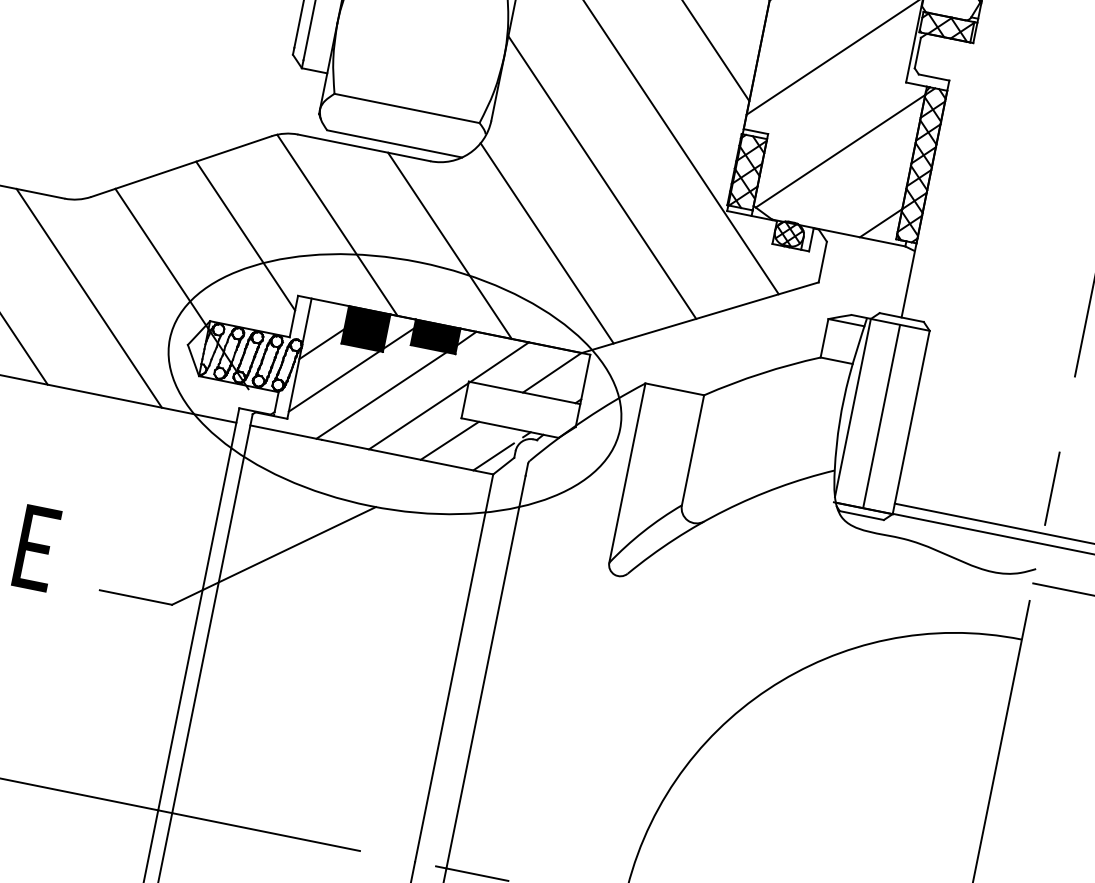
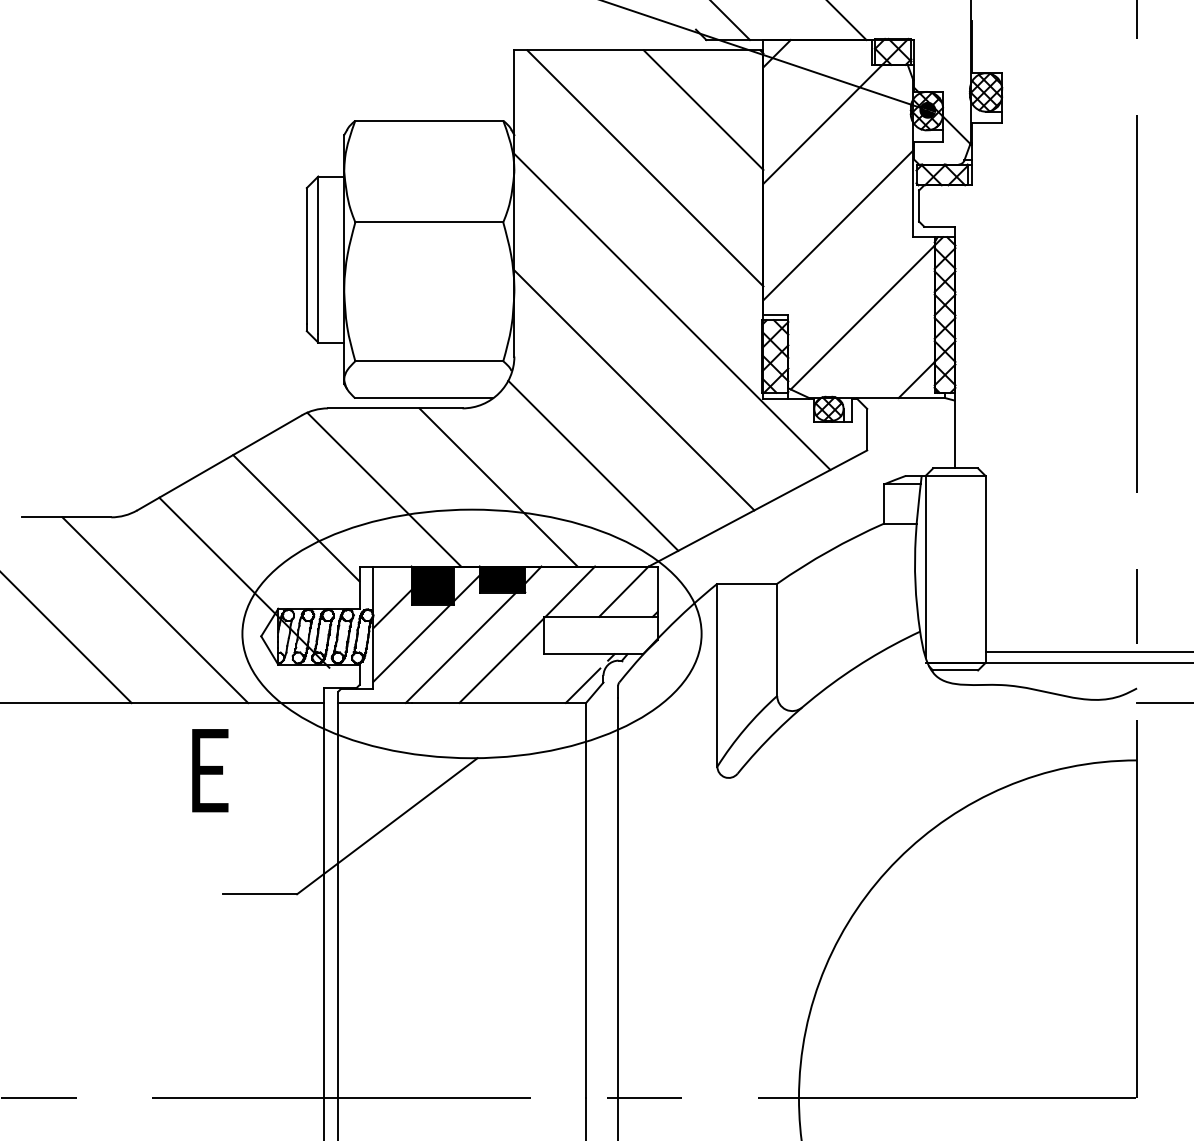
line: (881, 415) -> (955, 568), removed
line: (449, 440) -> (536, 678), removed
text: (37, 548) -> (210, 770), moved

